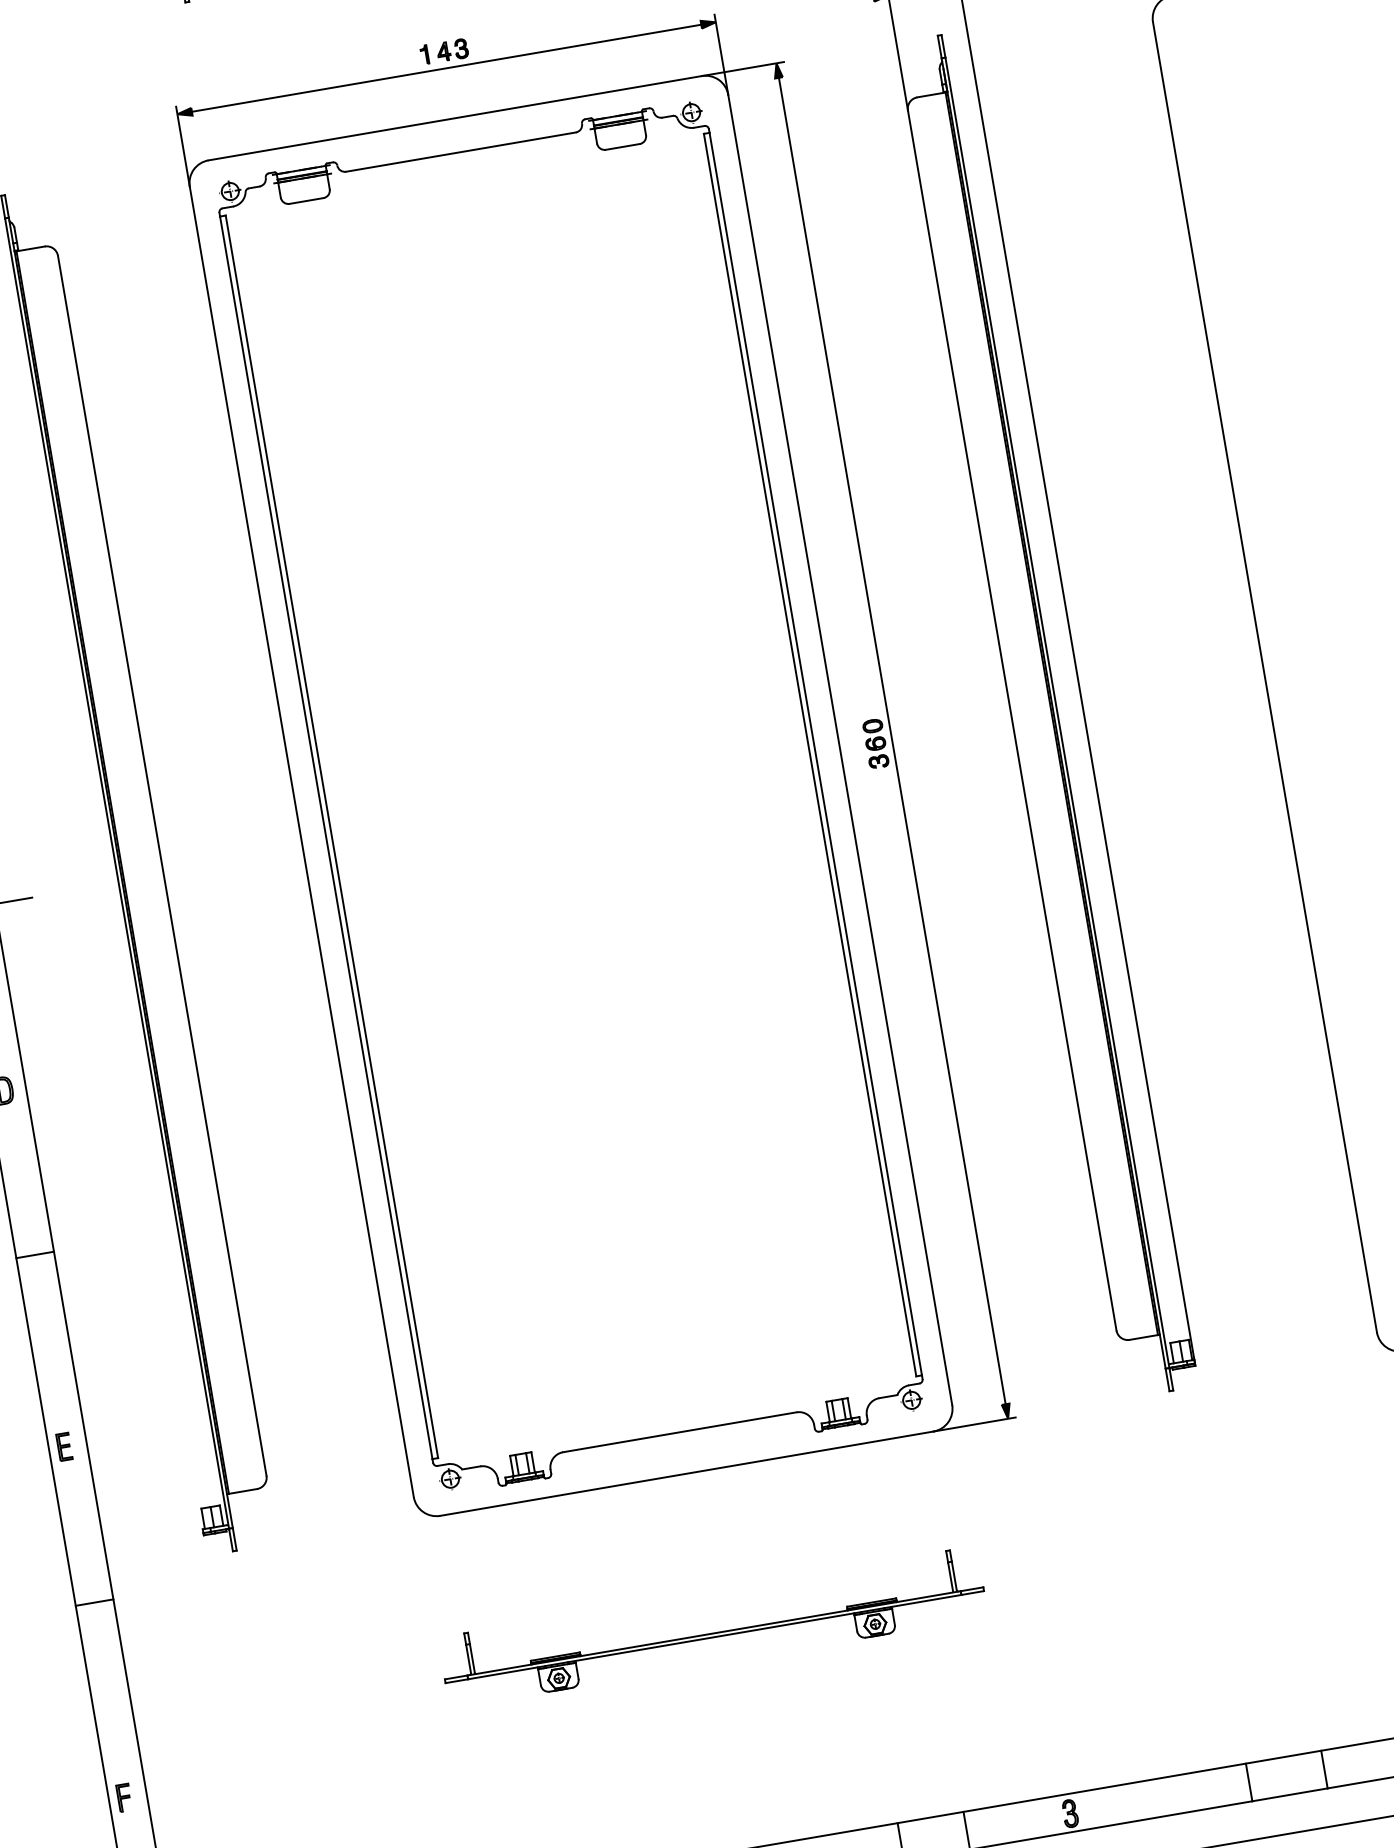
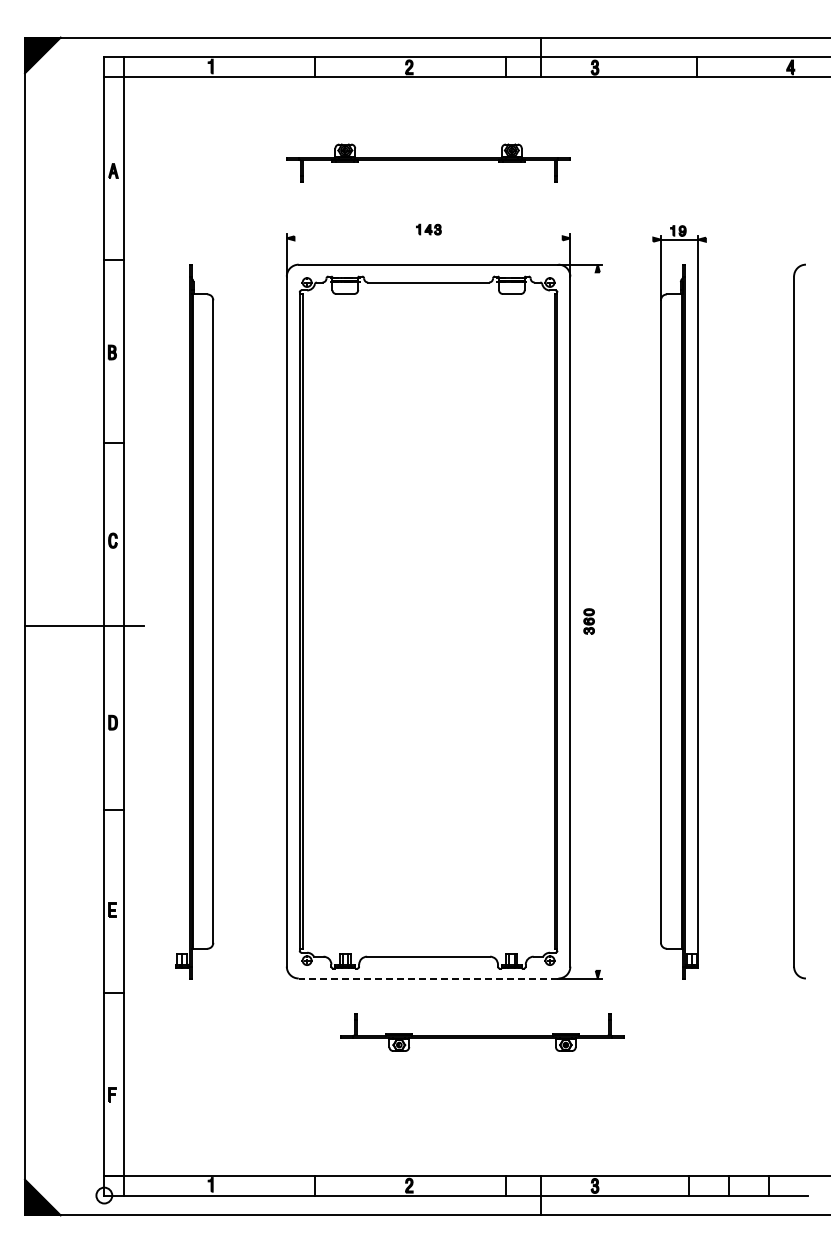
line: (446, 68) -> (428, 238), removed
line: (891, 740) -> (597, 621), removed
line: (686, 1473) -> (428, 978), solid -> dashed
part: (712, 1627) -> (482, 1032), moved

